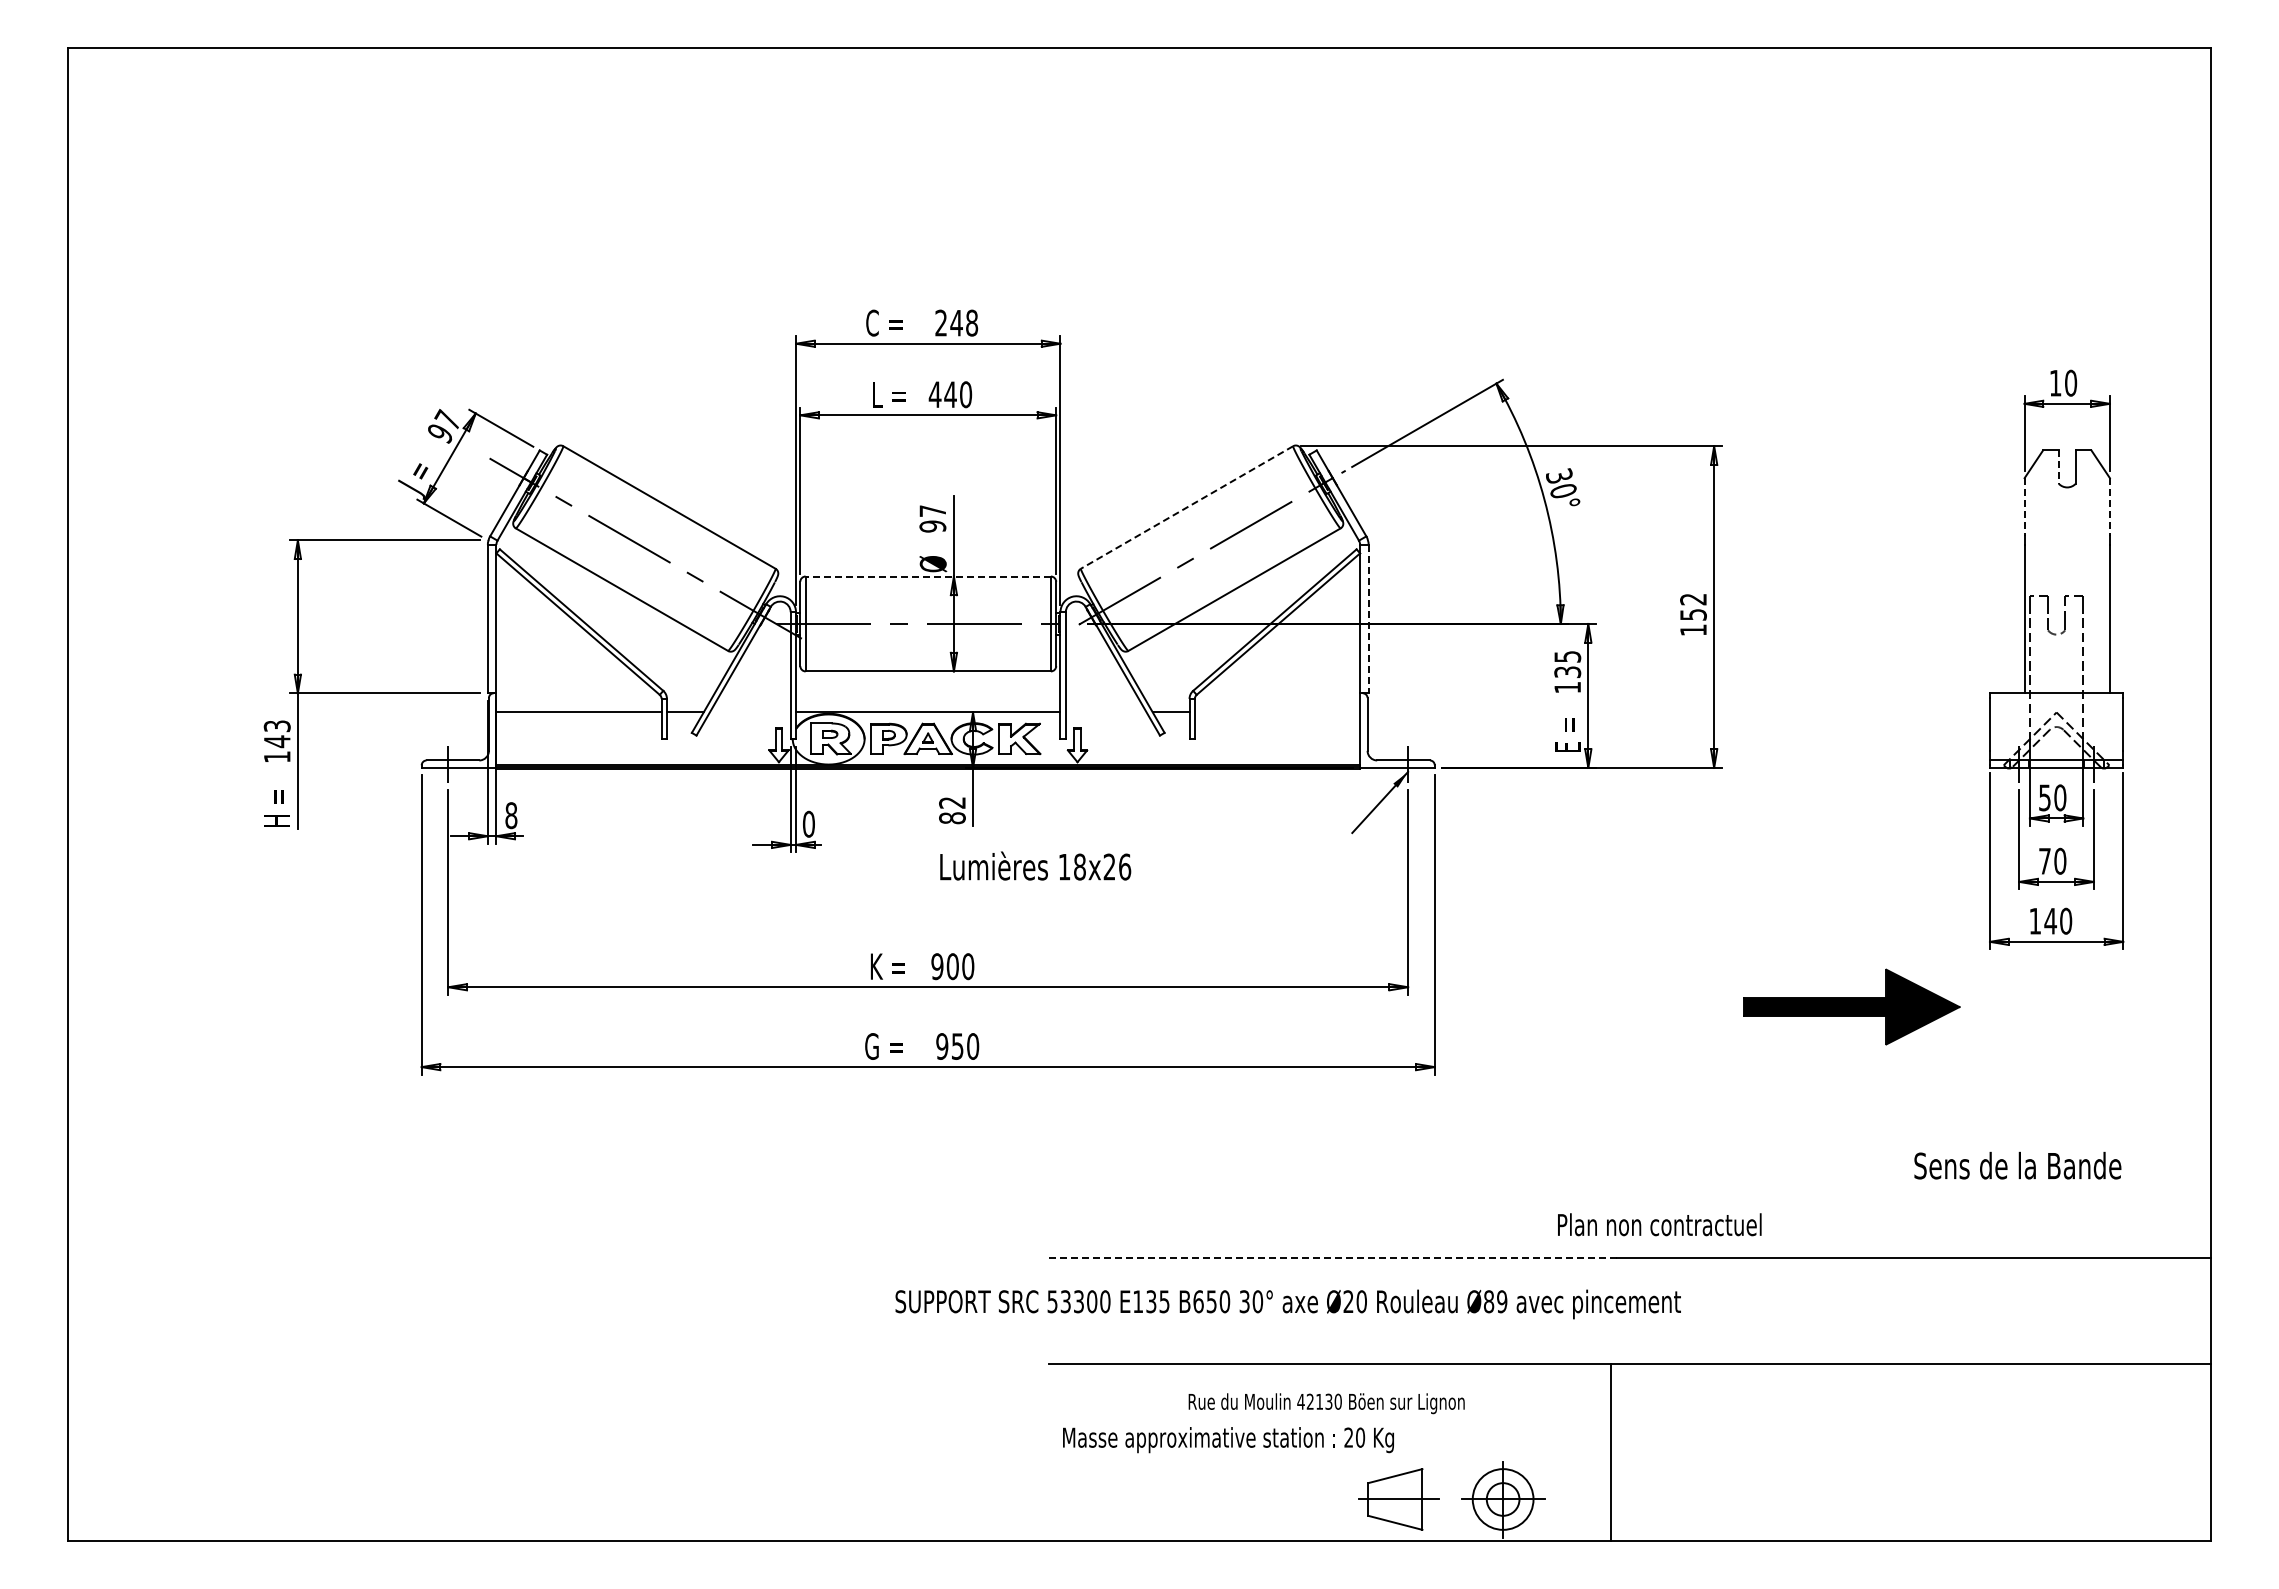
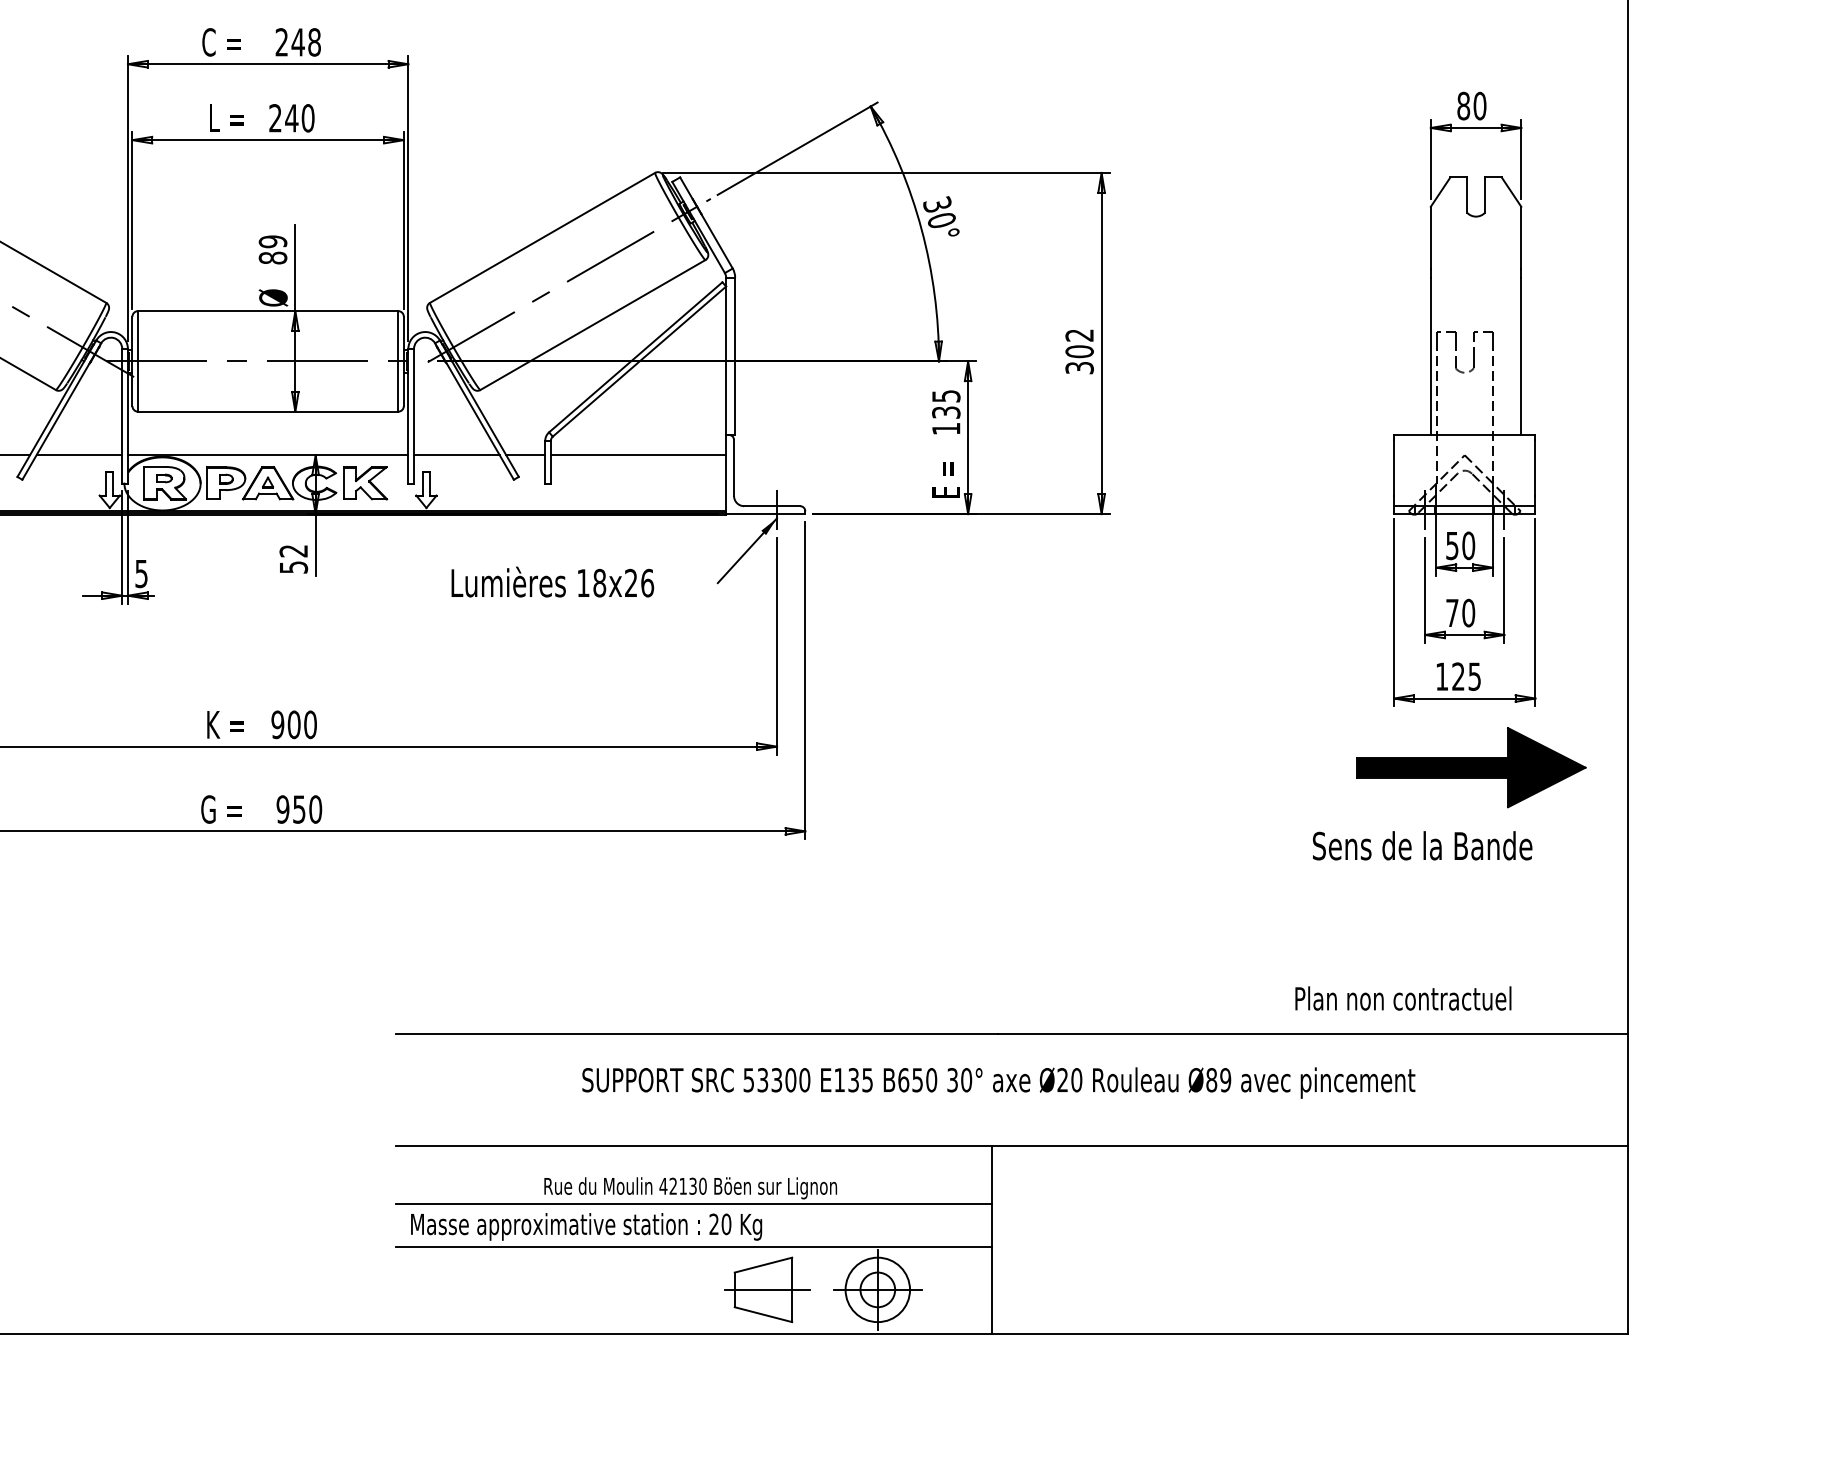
text: (2055, 382) -> (1463, 105), 10 -> 80
text: (934, 394) -> (274, 118), 440 -> 240
line: (2058, 467) -> (1466, 195), dashed -> solid
line: (1187, 507) -> (543, 237), dashed -> solid
line: (2024, 507) -> (1430, 237), dashed -> solid
line: (2109, 507) -> (1520, 237), dashed -> solid
text: (932, 518) -> (272, 249), 97 -> 89
line: (928, 576) -> (268, 311), dashed -> solid
line: (1368, 619) -> (735, 356), dashed -> solid
text: (1693, 621) -> (1079, 358), 152 -> 302
line: (749, 712) -> (78, 455), added
line: (1105, 712) -> (456, 455), added
line: (1277, 712) -> (638, 455), added
text: (952, 818) -> (293, 567), 82 -> 52
text: (808, 823) -> (141, 573), 0 -> 5
text: (1035, 865) -> (552, 581), moved
text: (2058, 920) -> (1466, 675), 140 -> 125
part: (1851, 1006) -> (1471, 767), moved
text: (2017, 1165) -> (1422, 845), moved
text: (1659, 1224) -> (1403, 998), moved
line: (1332, 1257) -> (696, 1033), dashed -> solid
text: (1287, 1304) -> (998, 1083), moved
line: (1330, 1418) -> (694, 1204), added
line: (1330, 1459) -> (694, 1247), added

